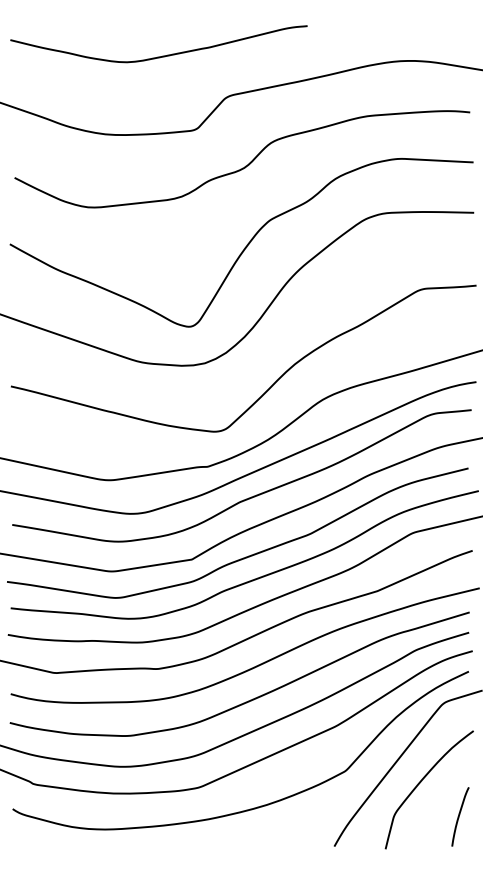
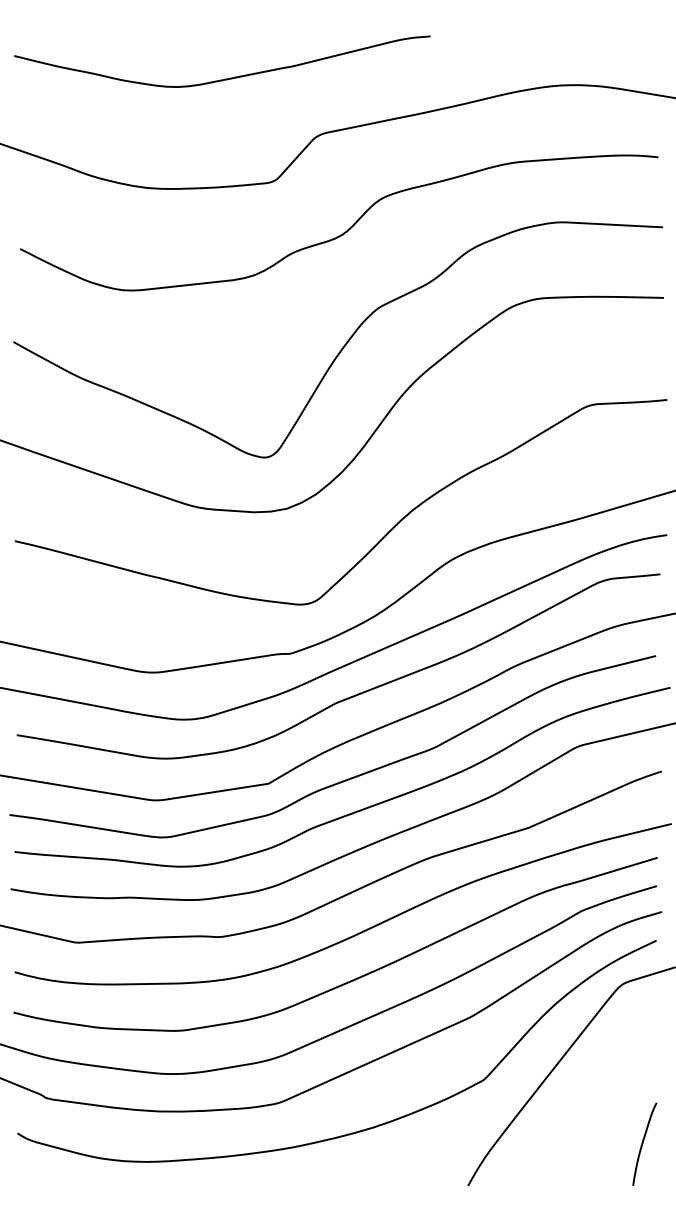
curve: (419, 784) -> (587, 1098), removed

